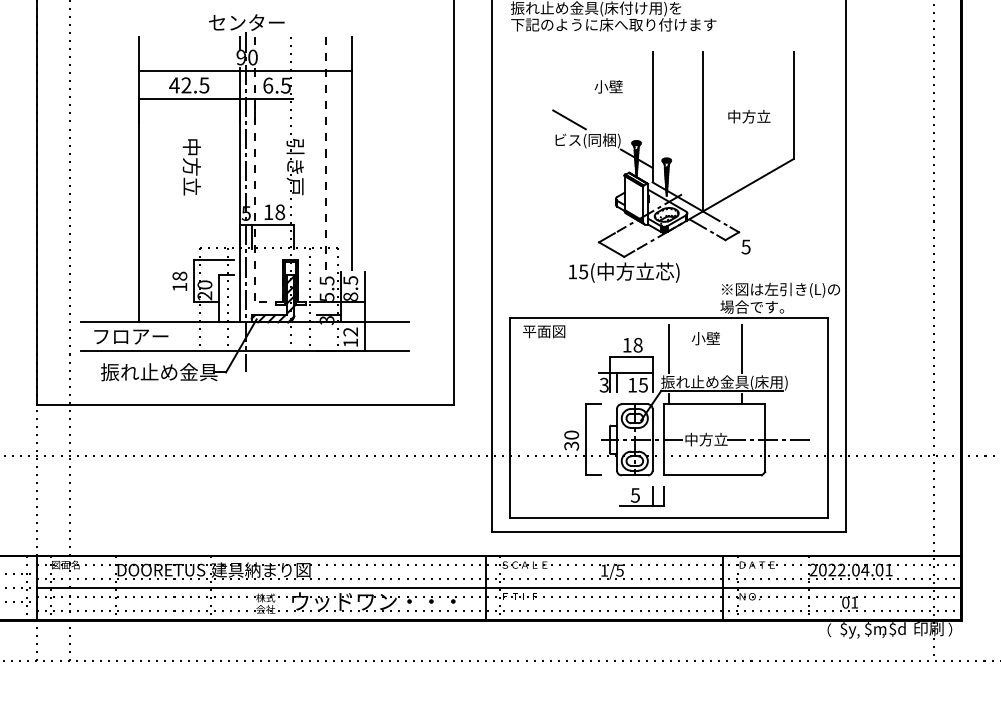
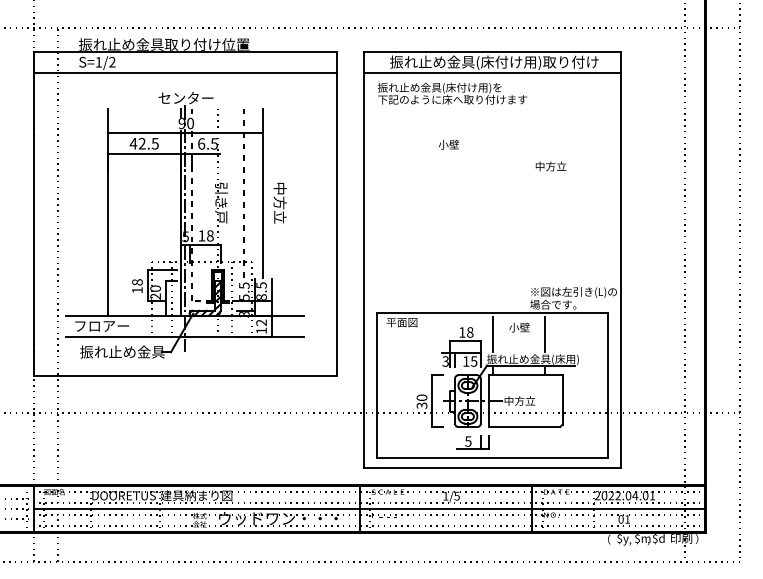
text: (190, 166) -> (279, 202), moved
part: (672, 166) -> (495, 202), removed
line: (767, 440) -> (564, 401), removed

